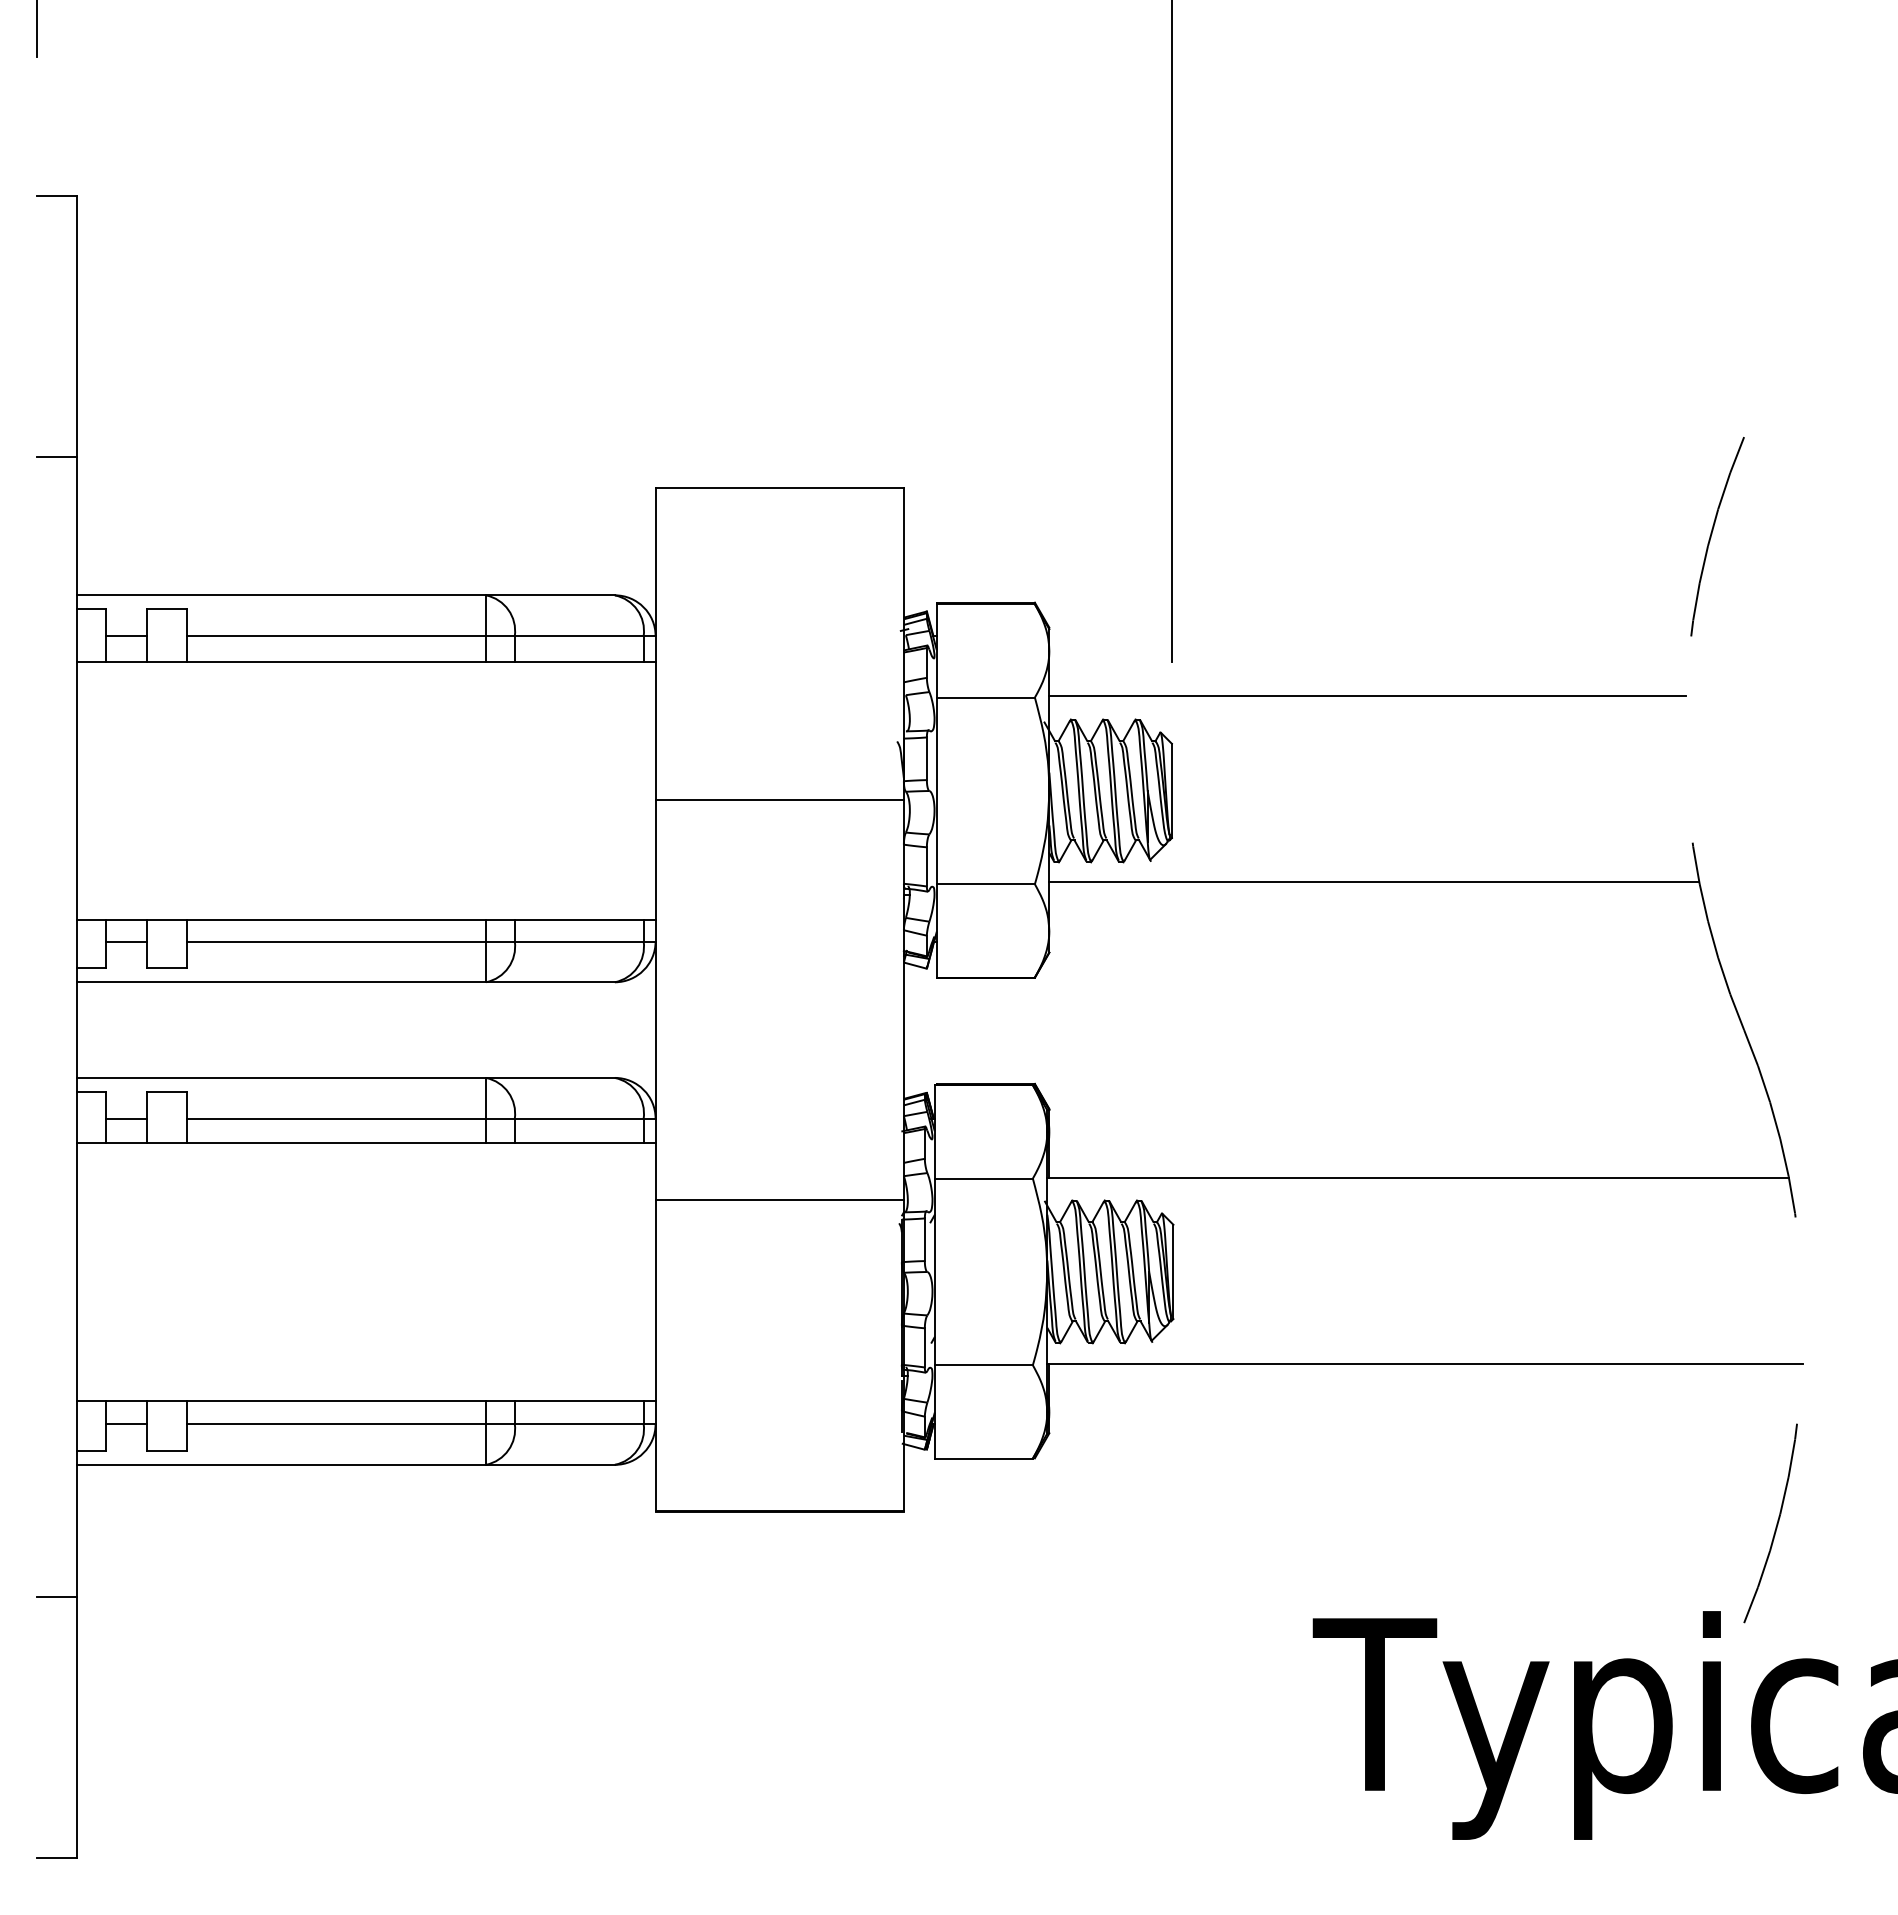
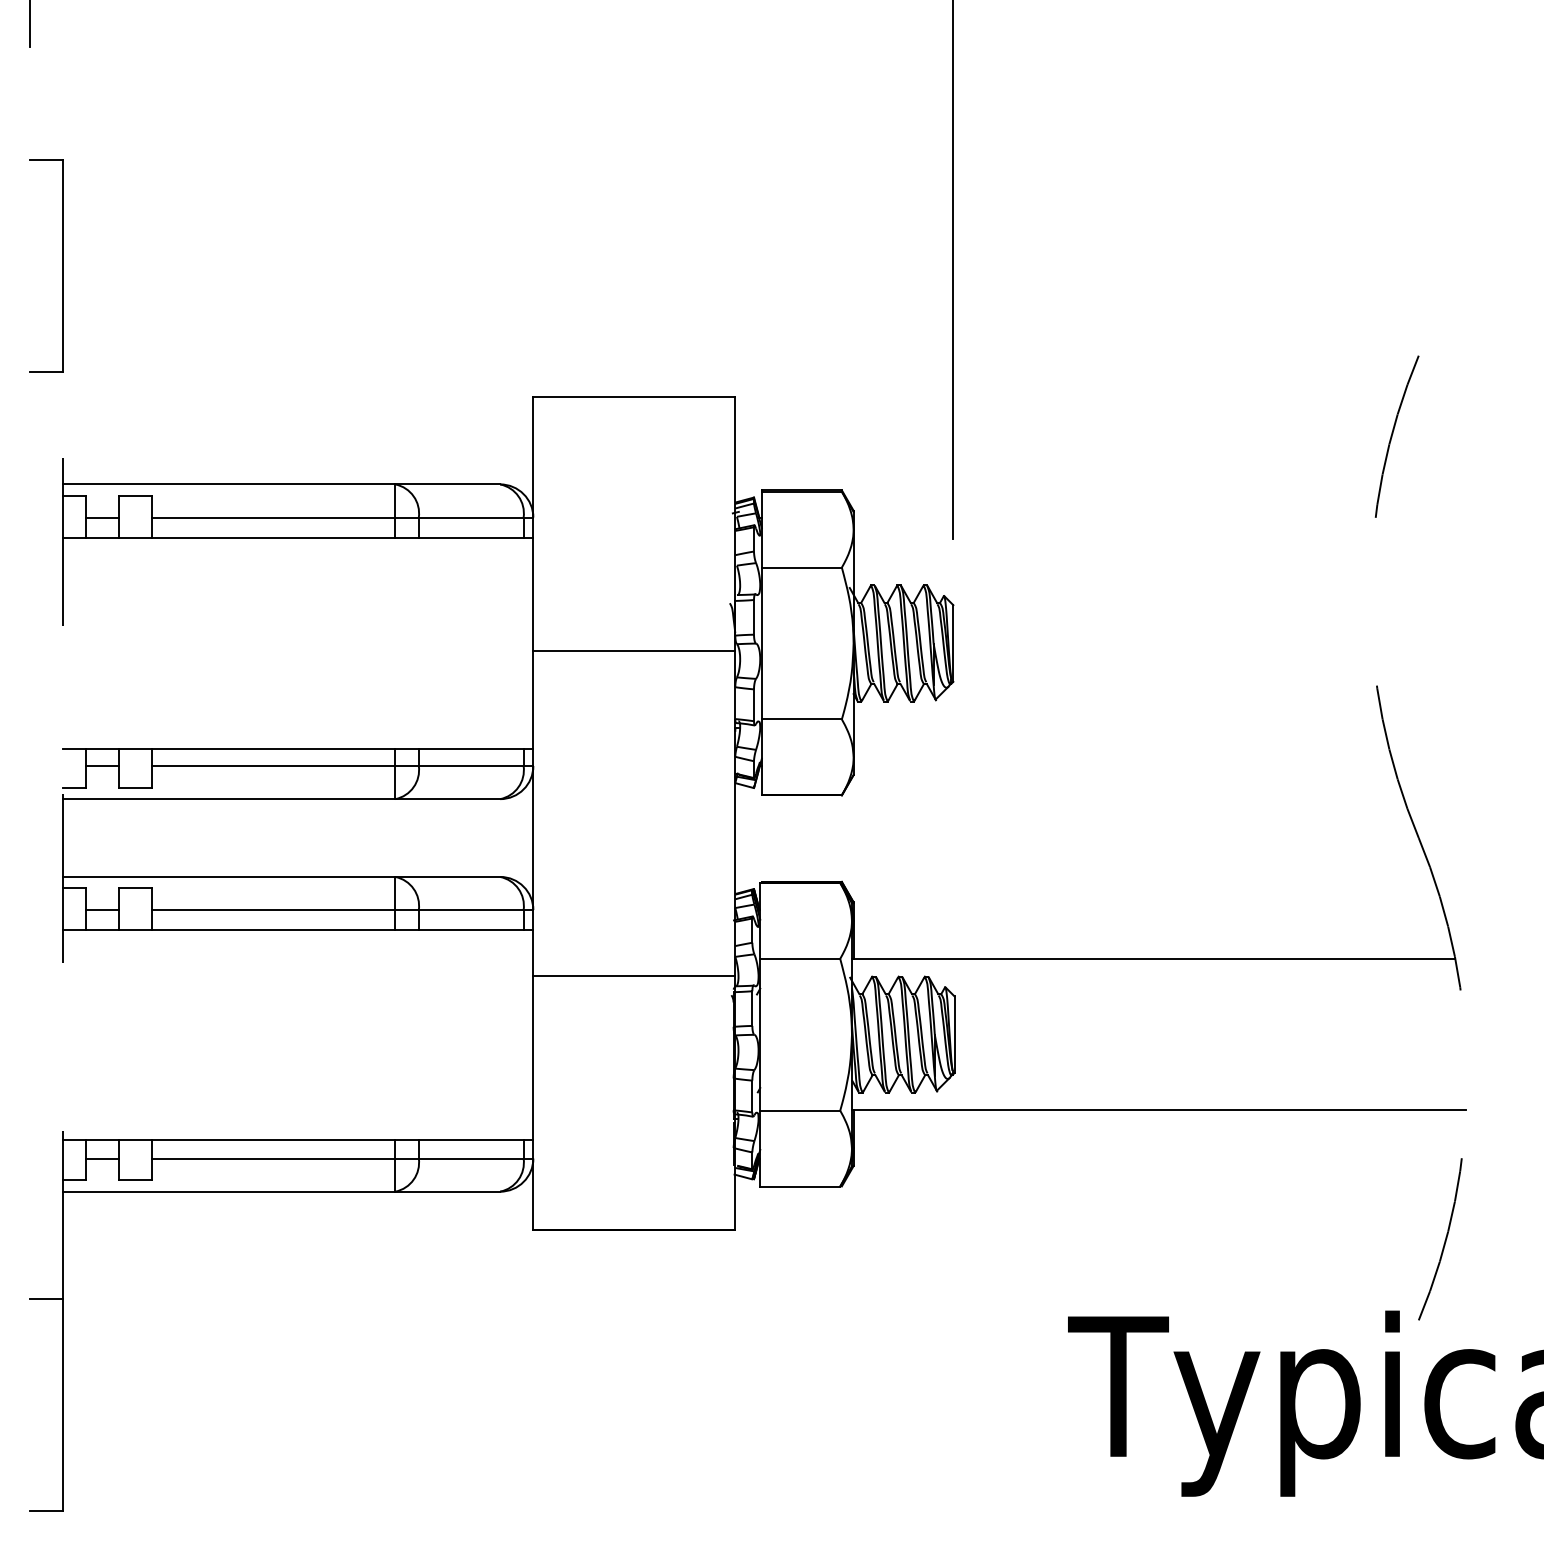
line: (1367, 695) -> (1112, 565), removed
line: (1374, 881) -> (1118, 717), removed
line: (77, 1026) -> (63, 835), solid -> dashed

